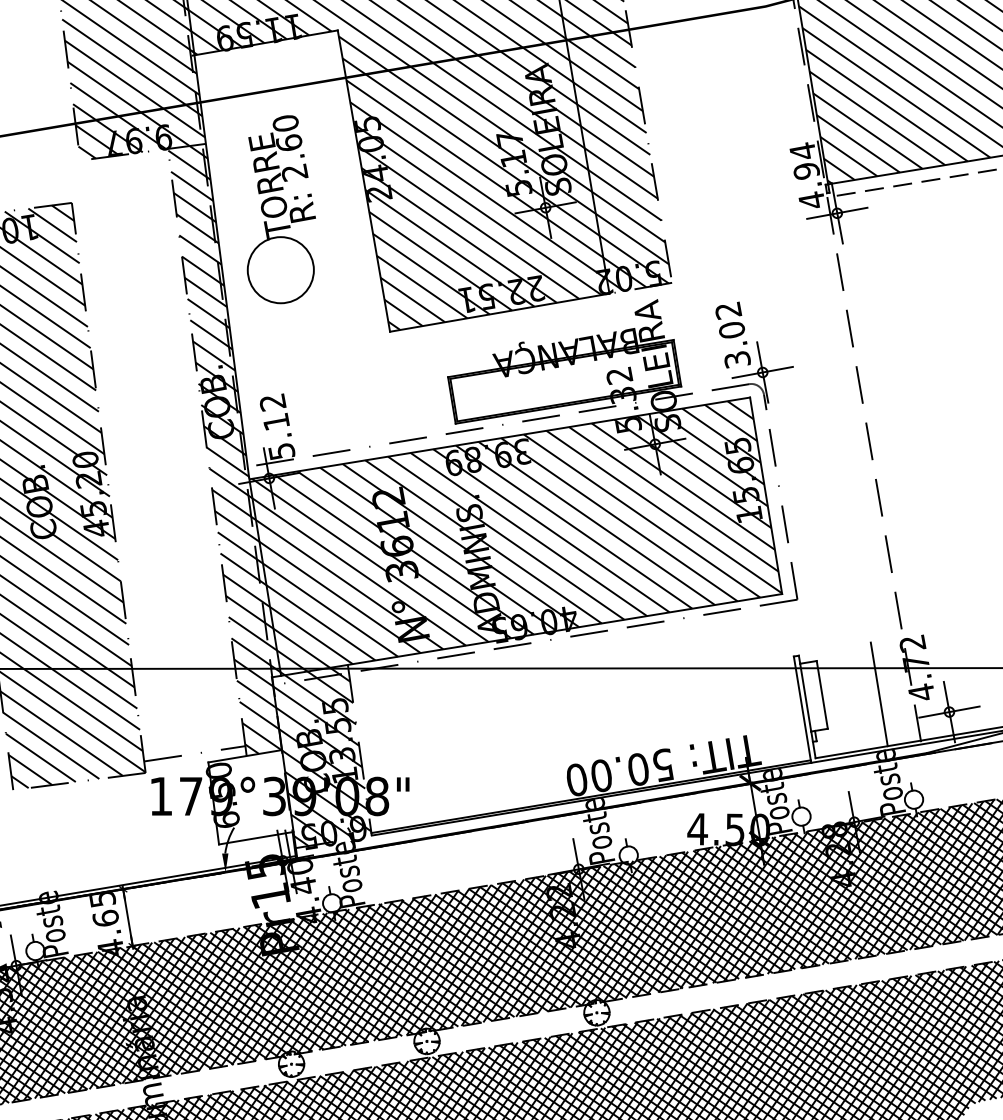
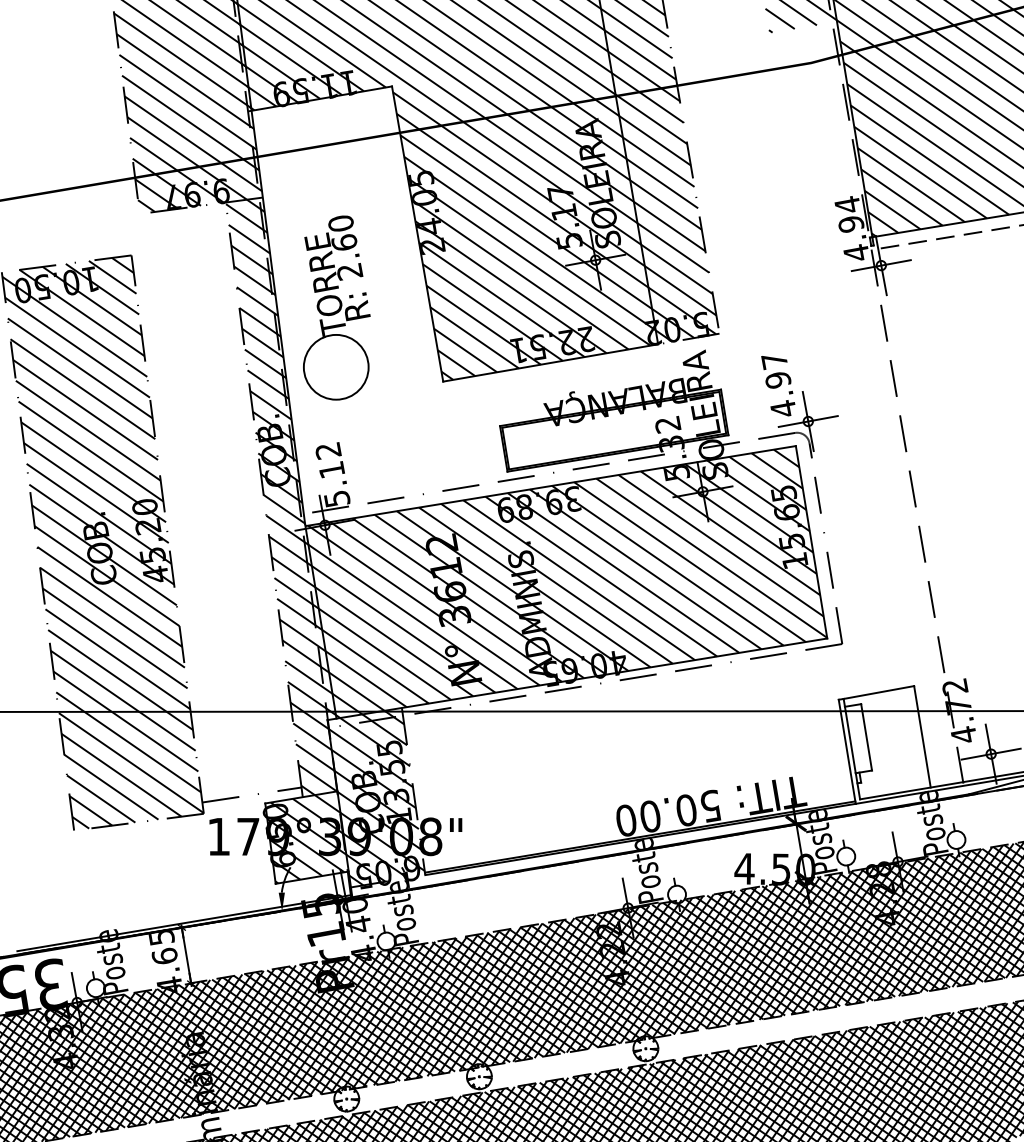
part: (281, 209) -> (336, 307), moved
text: (732, 334) -> (778, 384), 3.02 -> 4.97
line: (834, 649) -> (878, 692), added
hatch: (250, 797) -> (306, 837), added

